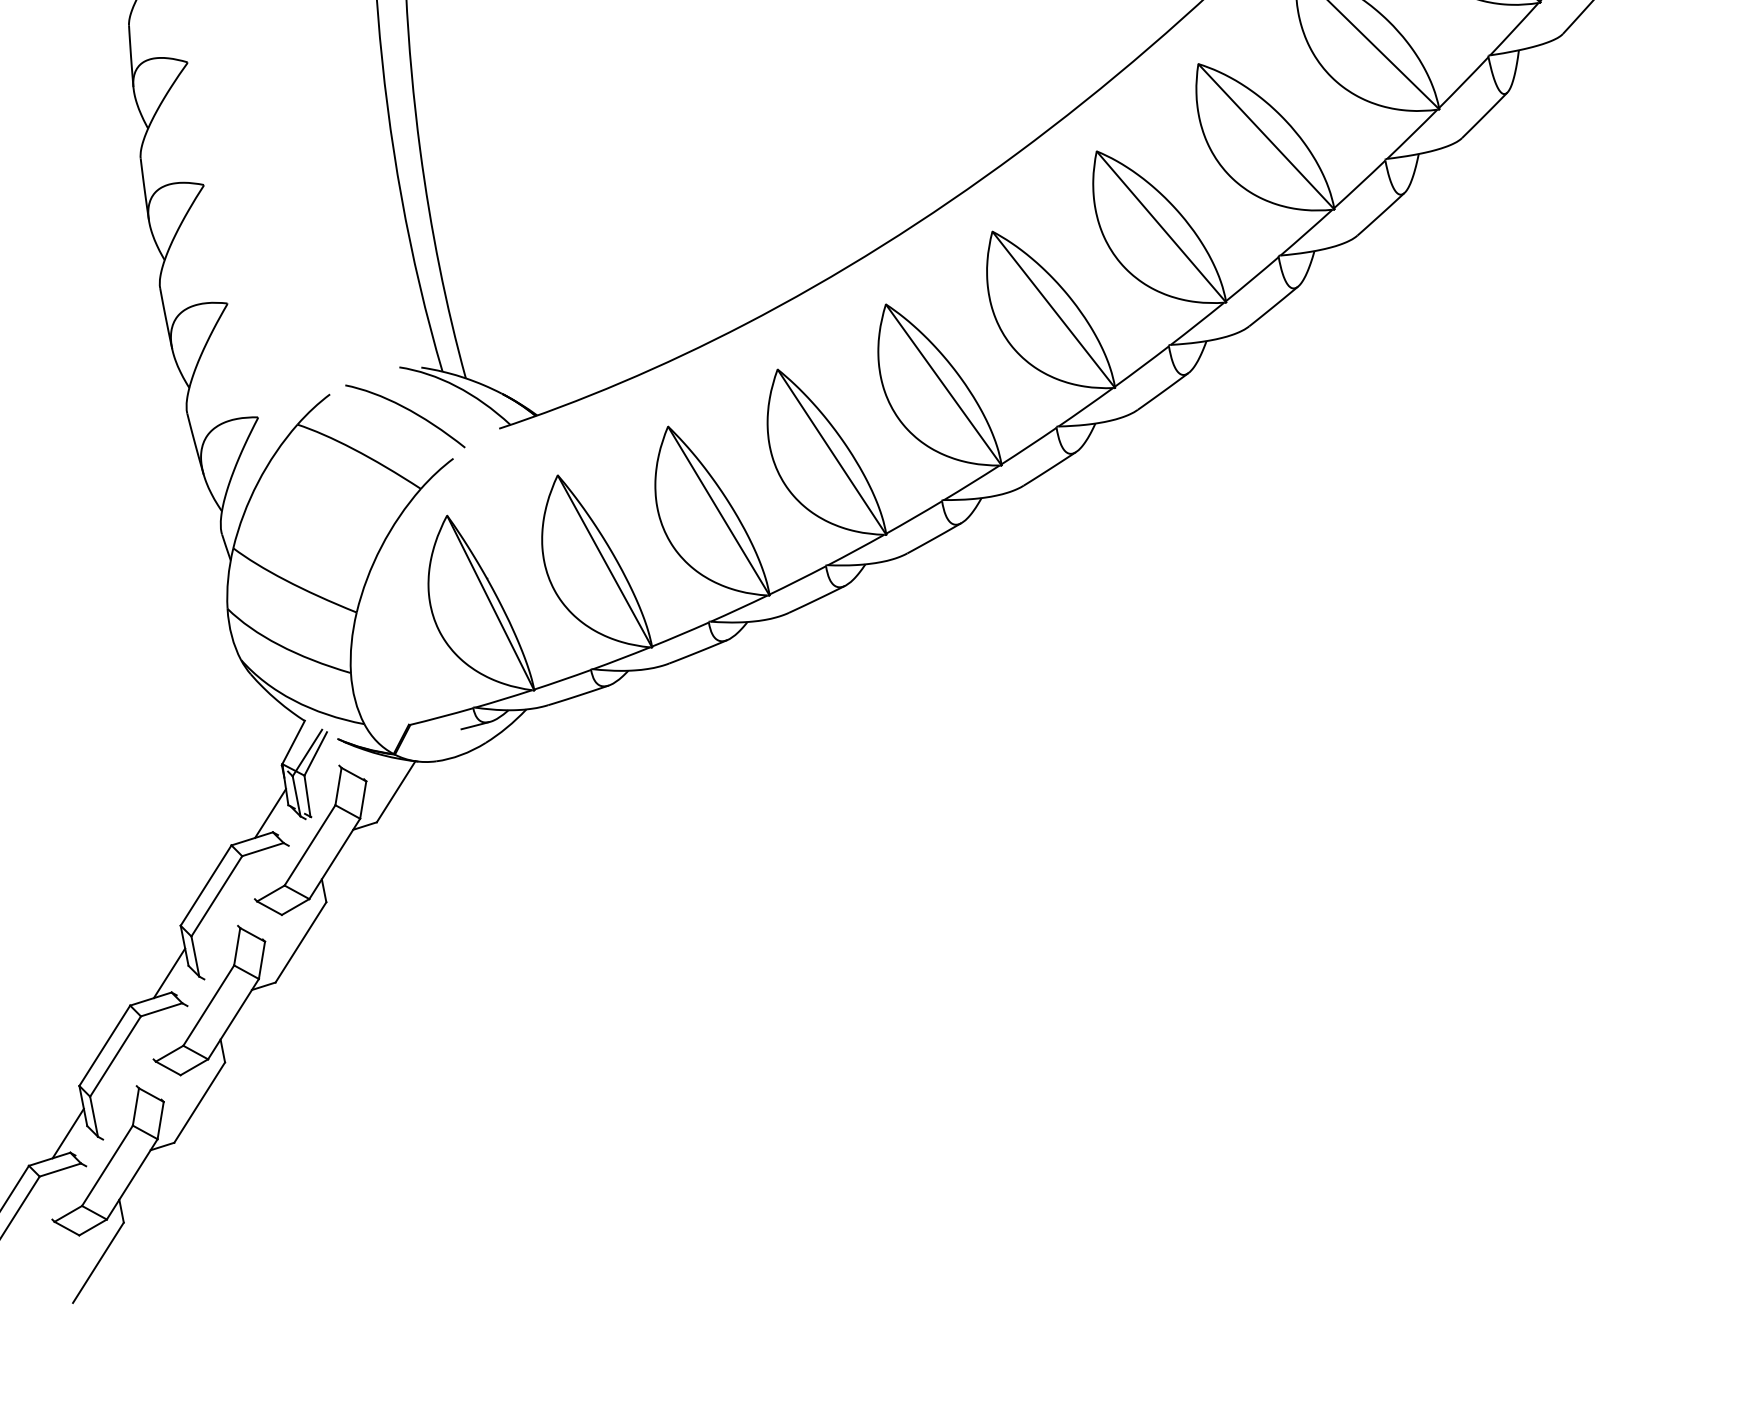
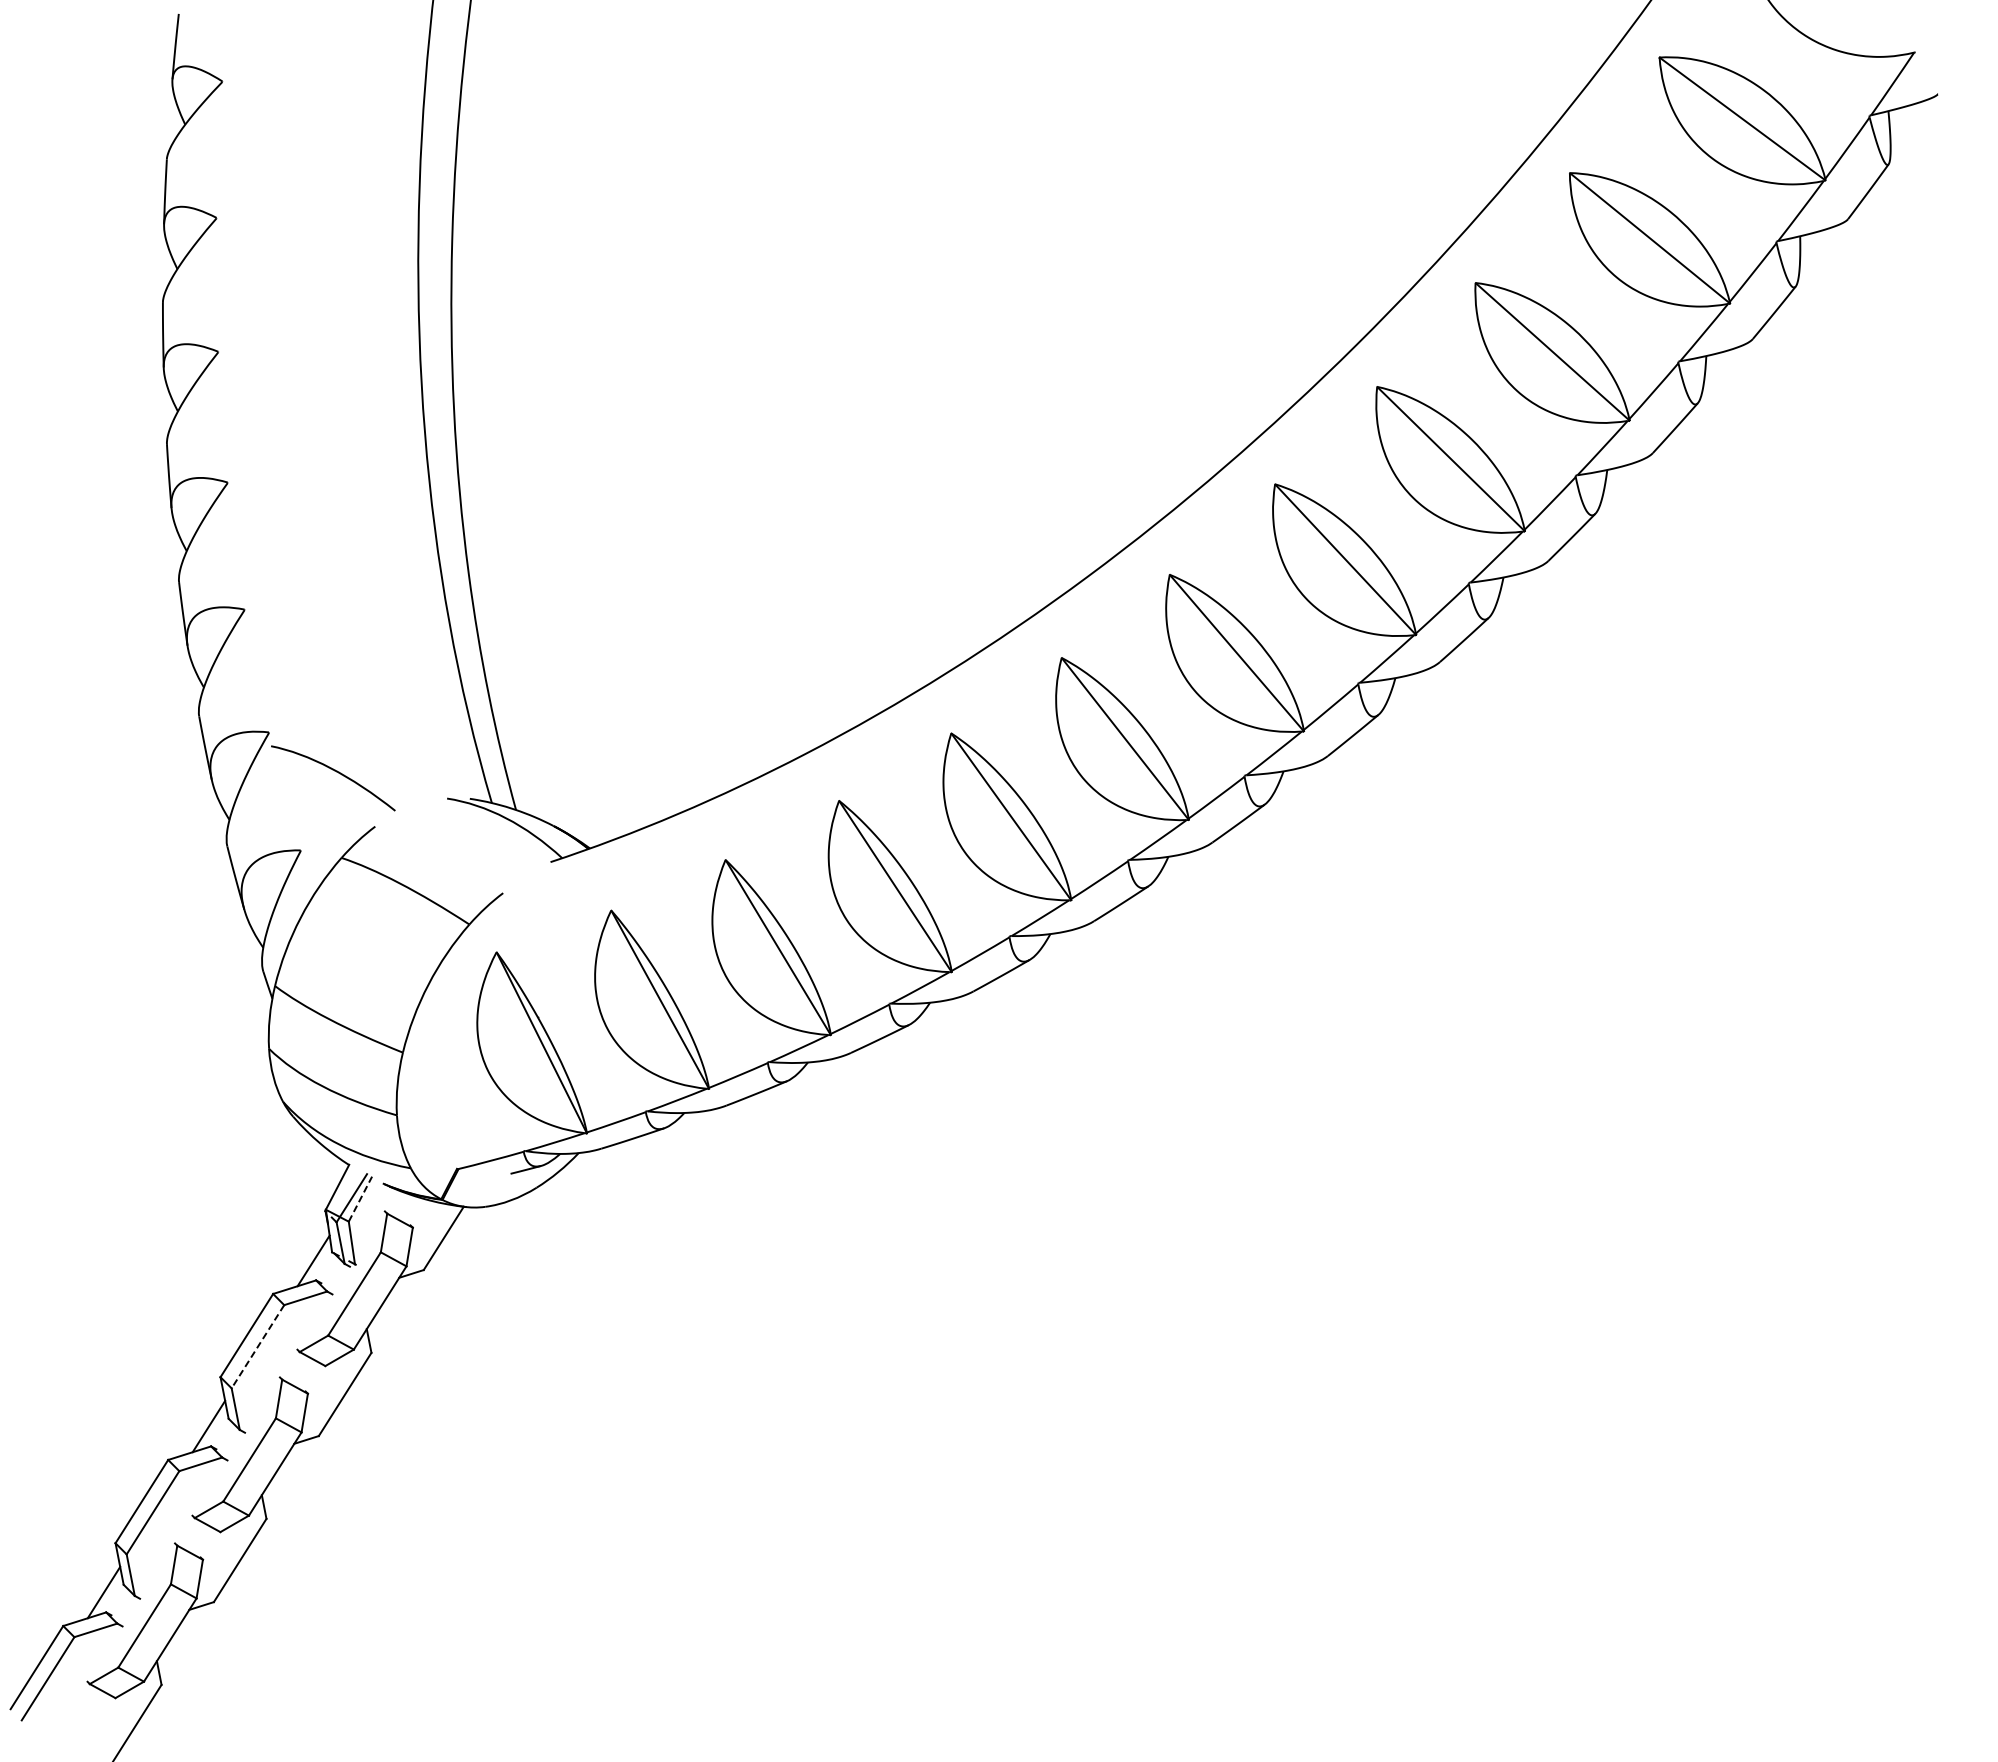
curve: (408, 410) -> (336, 772), moved
line: (315, 753) -> (360, 1198), solid -> dashed
line: (216, 897) -> (257, 1347), solid -> dashed

